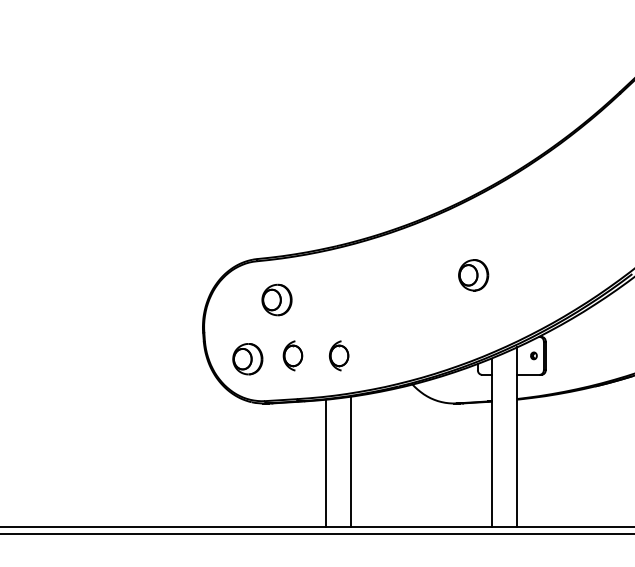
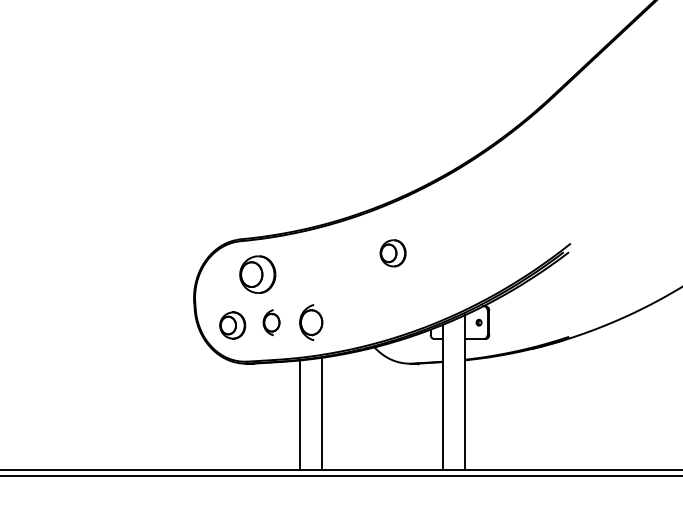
part: (472, 275) -> (392, 253), moved
part: (276, 299) -> (257, 274), size x1.4
part: (339, 355) -> (311, 322), size x1.4

